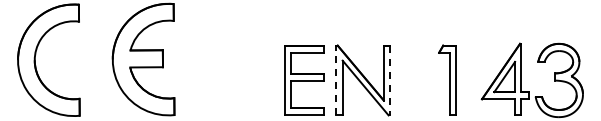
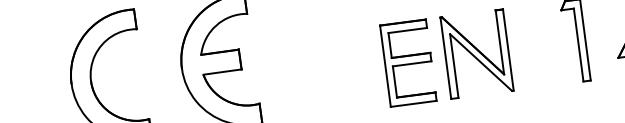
line: (336, 80) -> (445, 58), dashed -> solid
line: (390, 80) -> (508, 49), dashed -> solid

